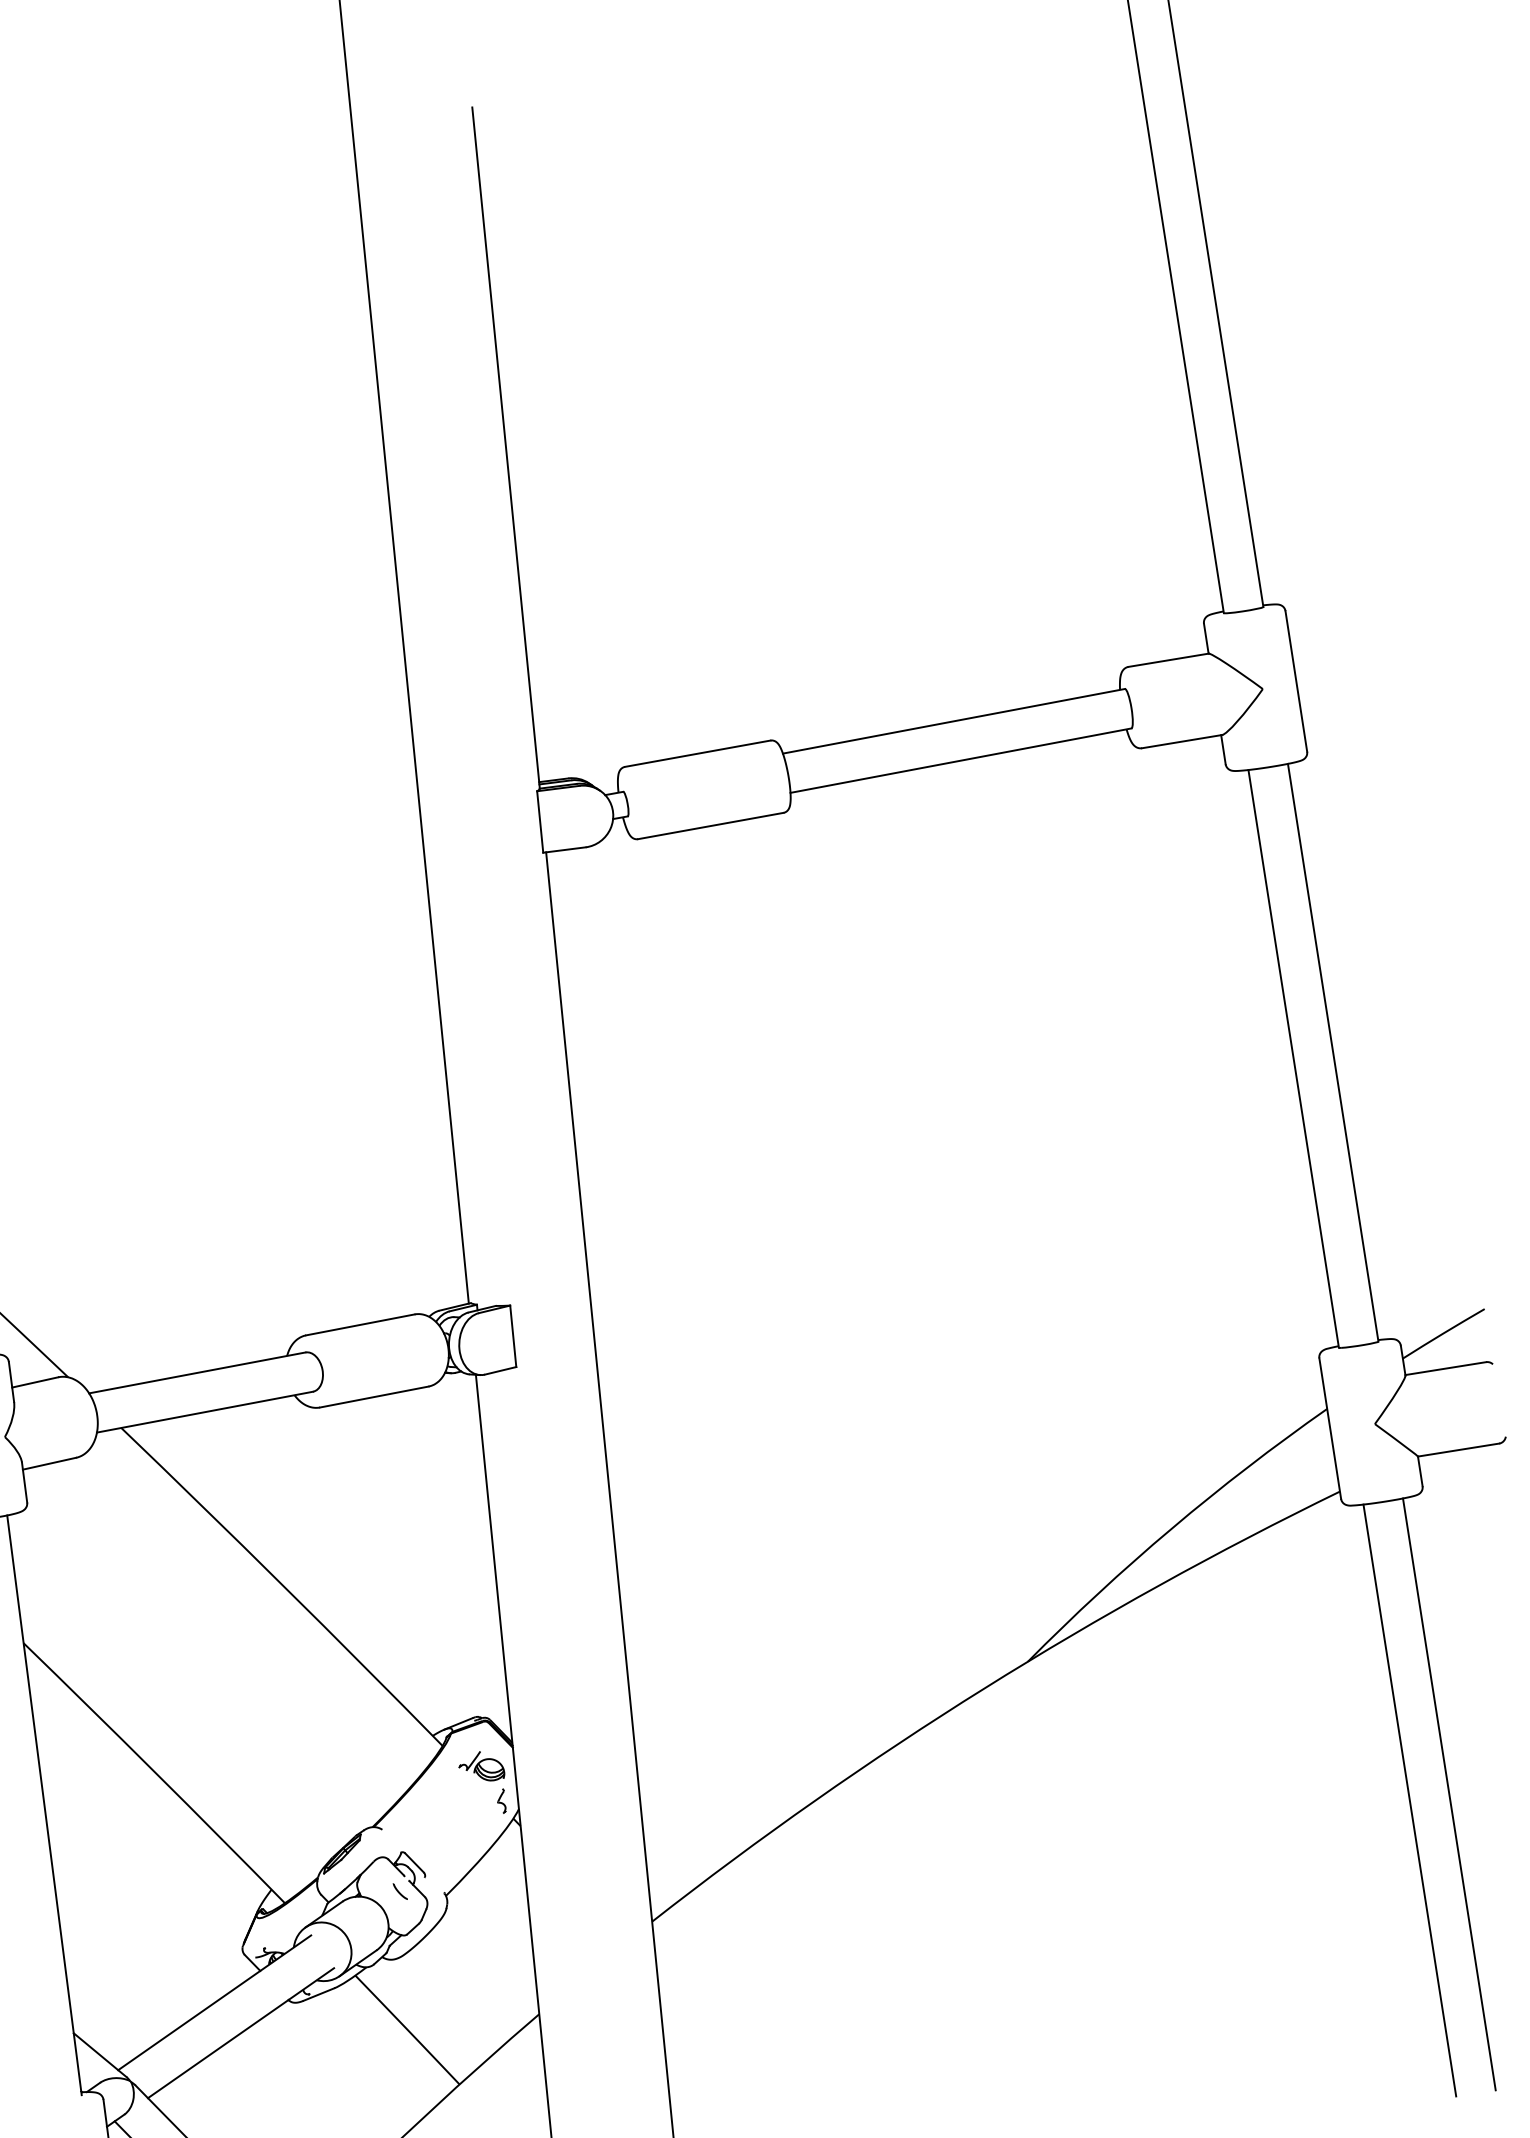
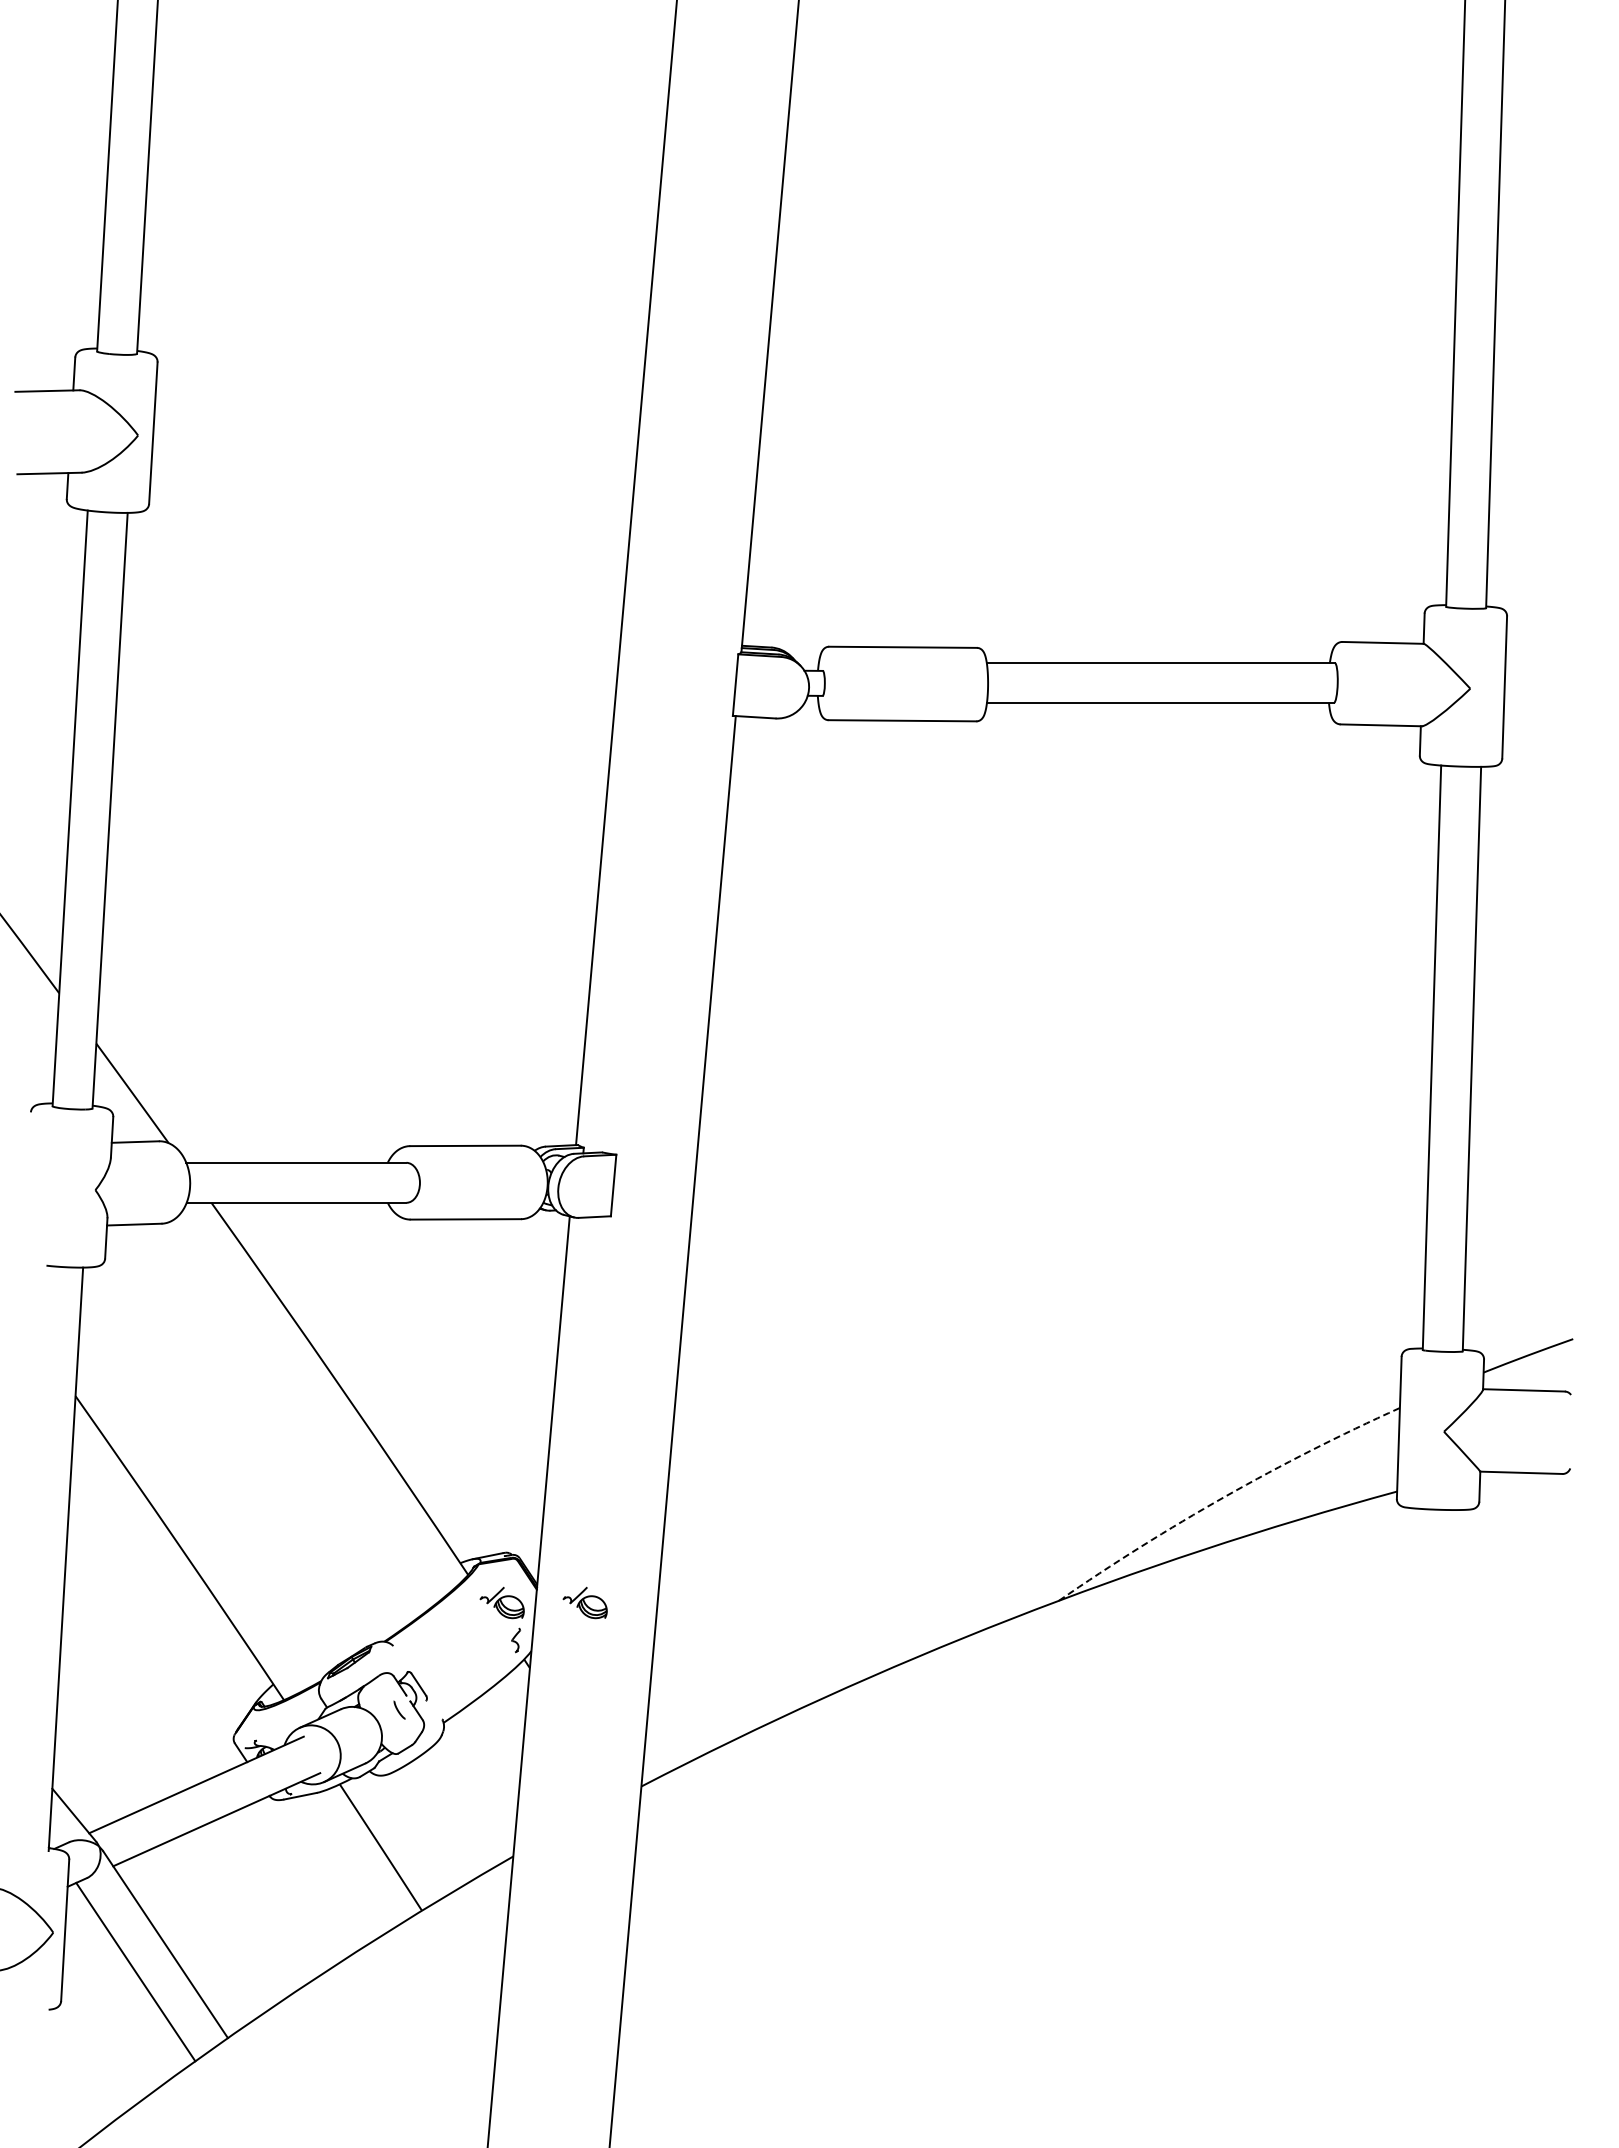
arc: (1172, 1528) -> (1225, 1496), solid -> dashed
part: (562, 1751) -> (584, 1602), added
line: (1449, 1794) -> (1448, 1809), removed
line: (1409, 1799) -> (1408, 1807), removed

